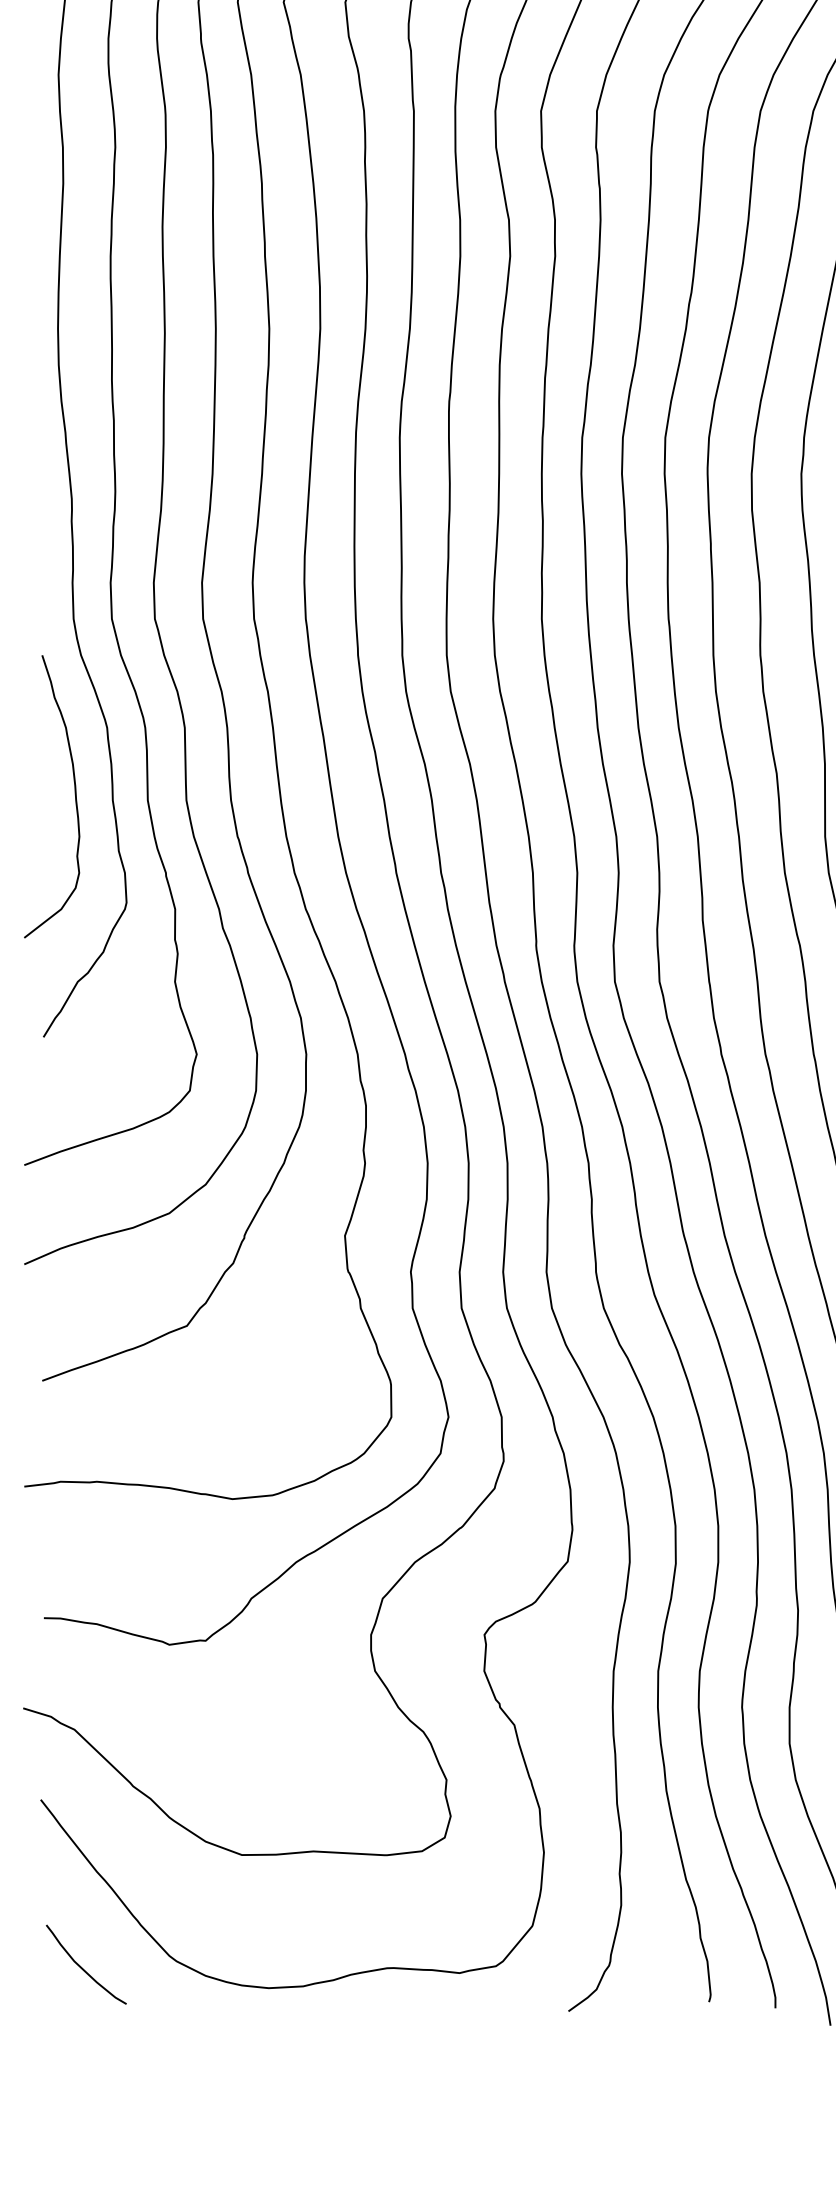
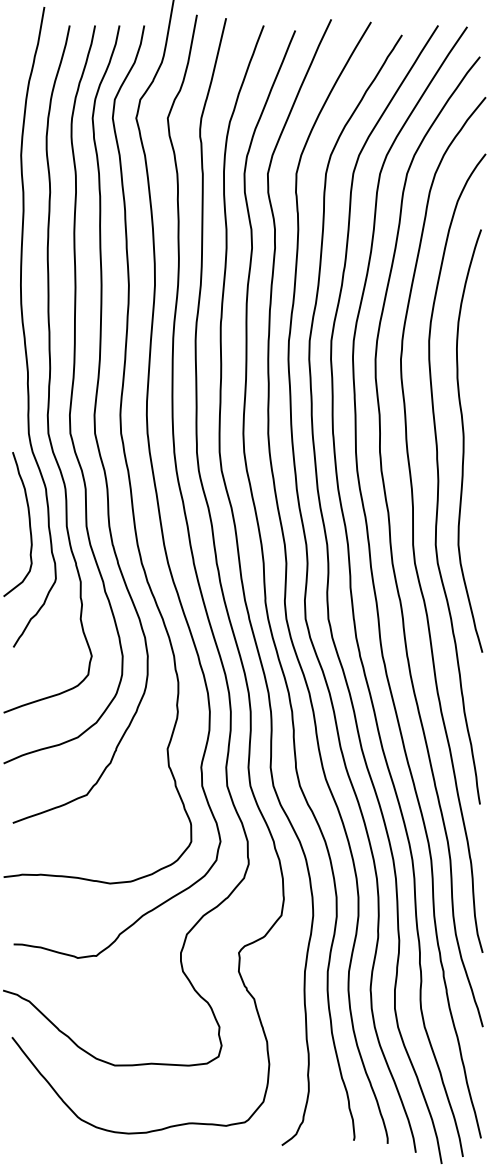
curve: (82, 1966) -> (33, 1122), removed

